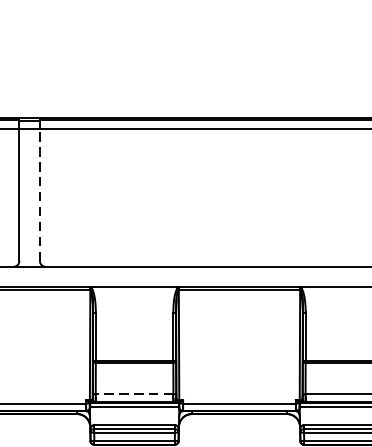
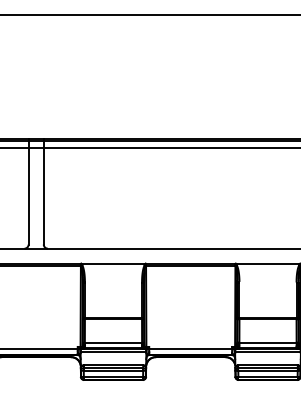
line: (39, 194) -> (43, 195), dashed -> solid
line: (134, 394) -> (113, 342), dashed -> solid

